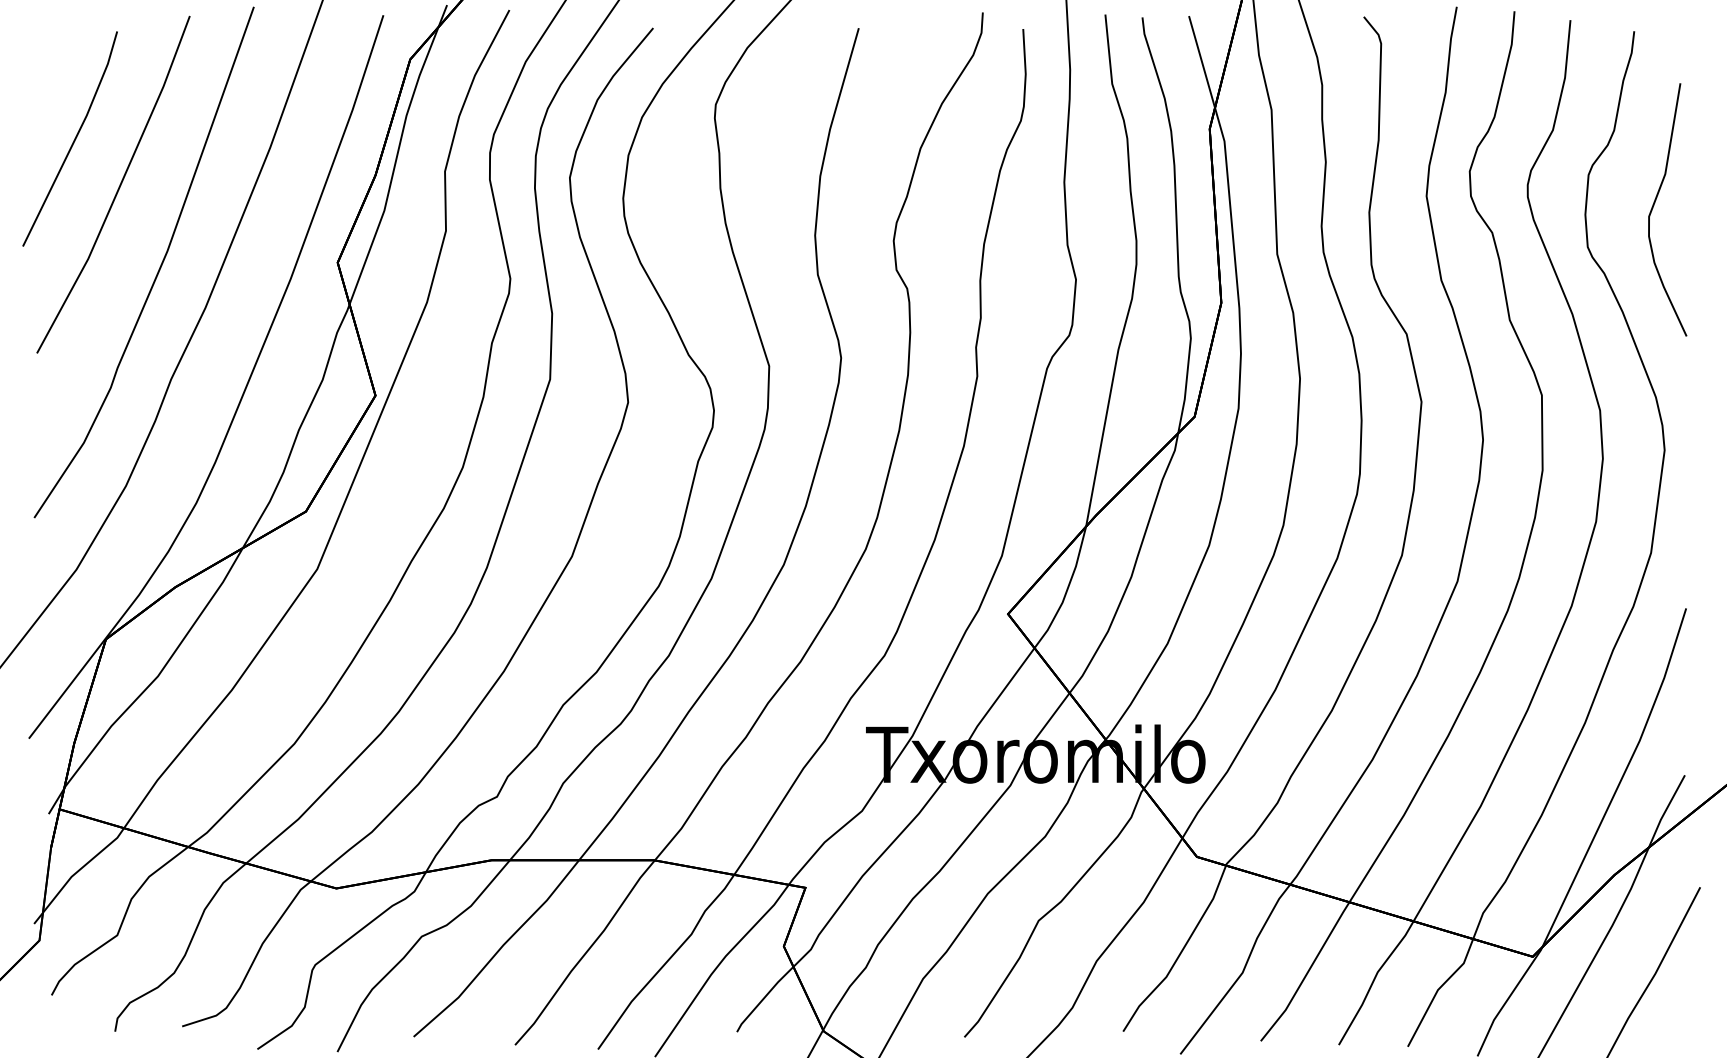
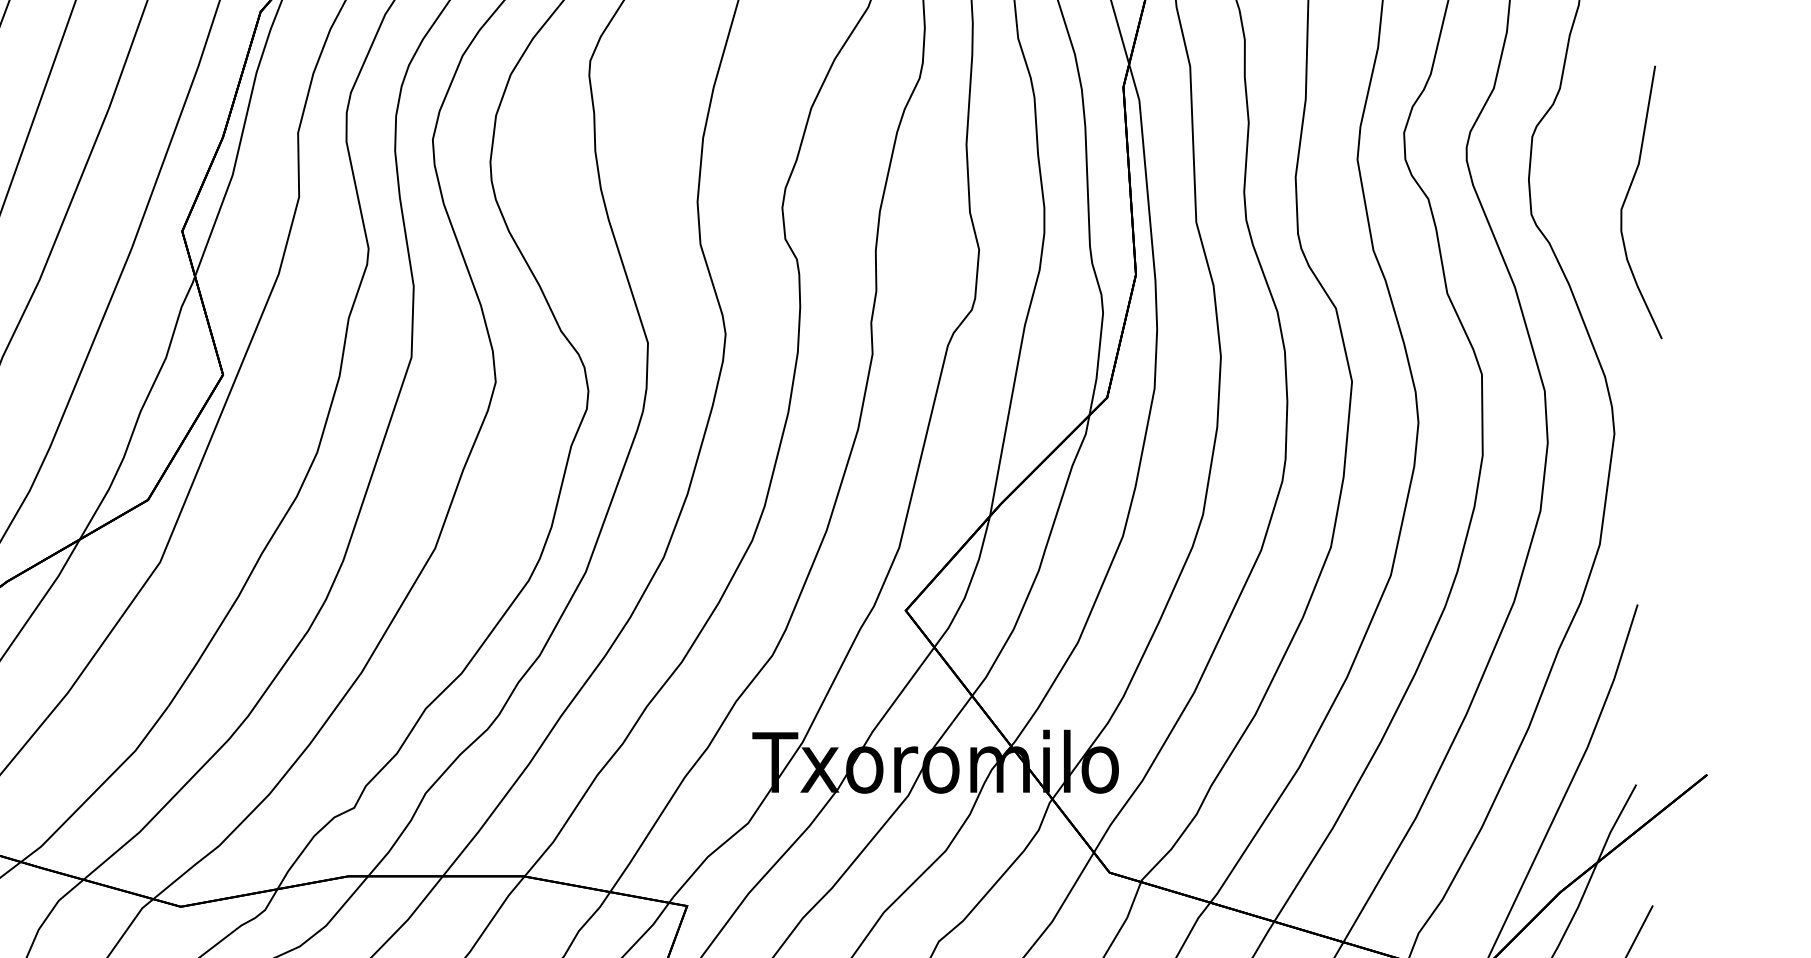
curve: (1655, 203) -> (1628, 195), moved

